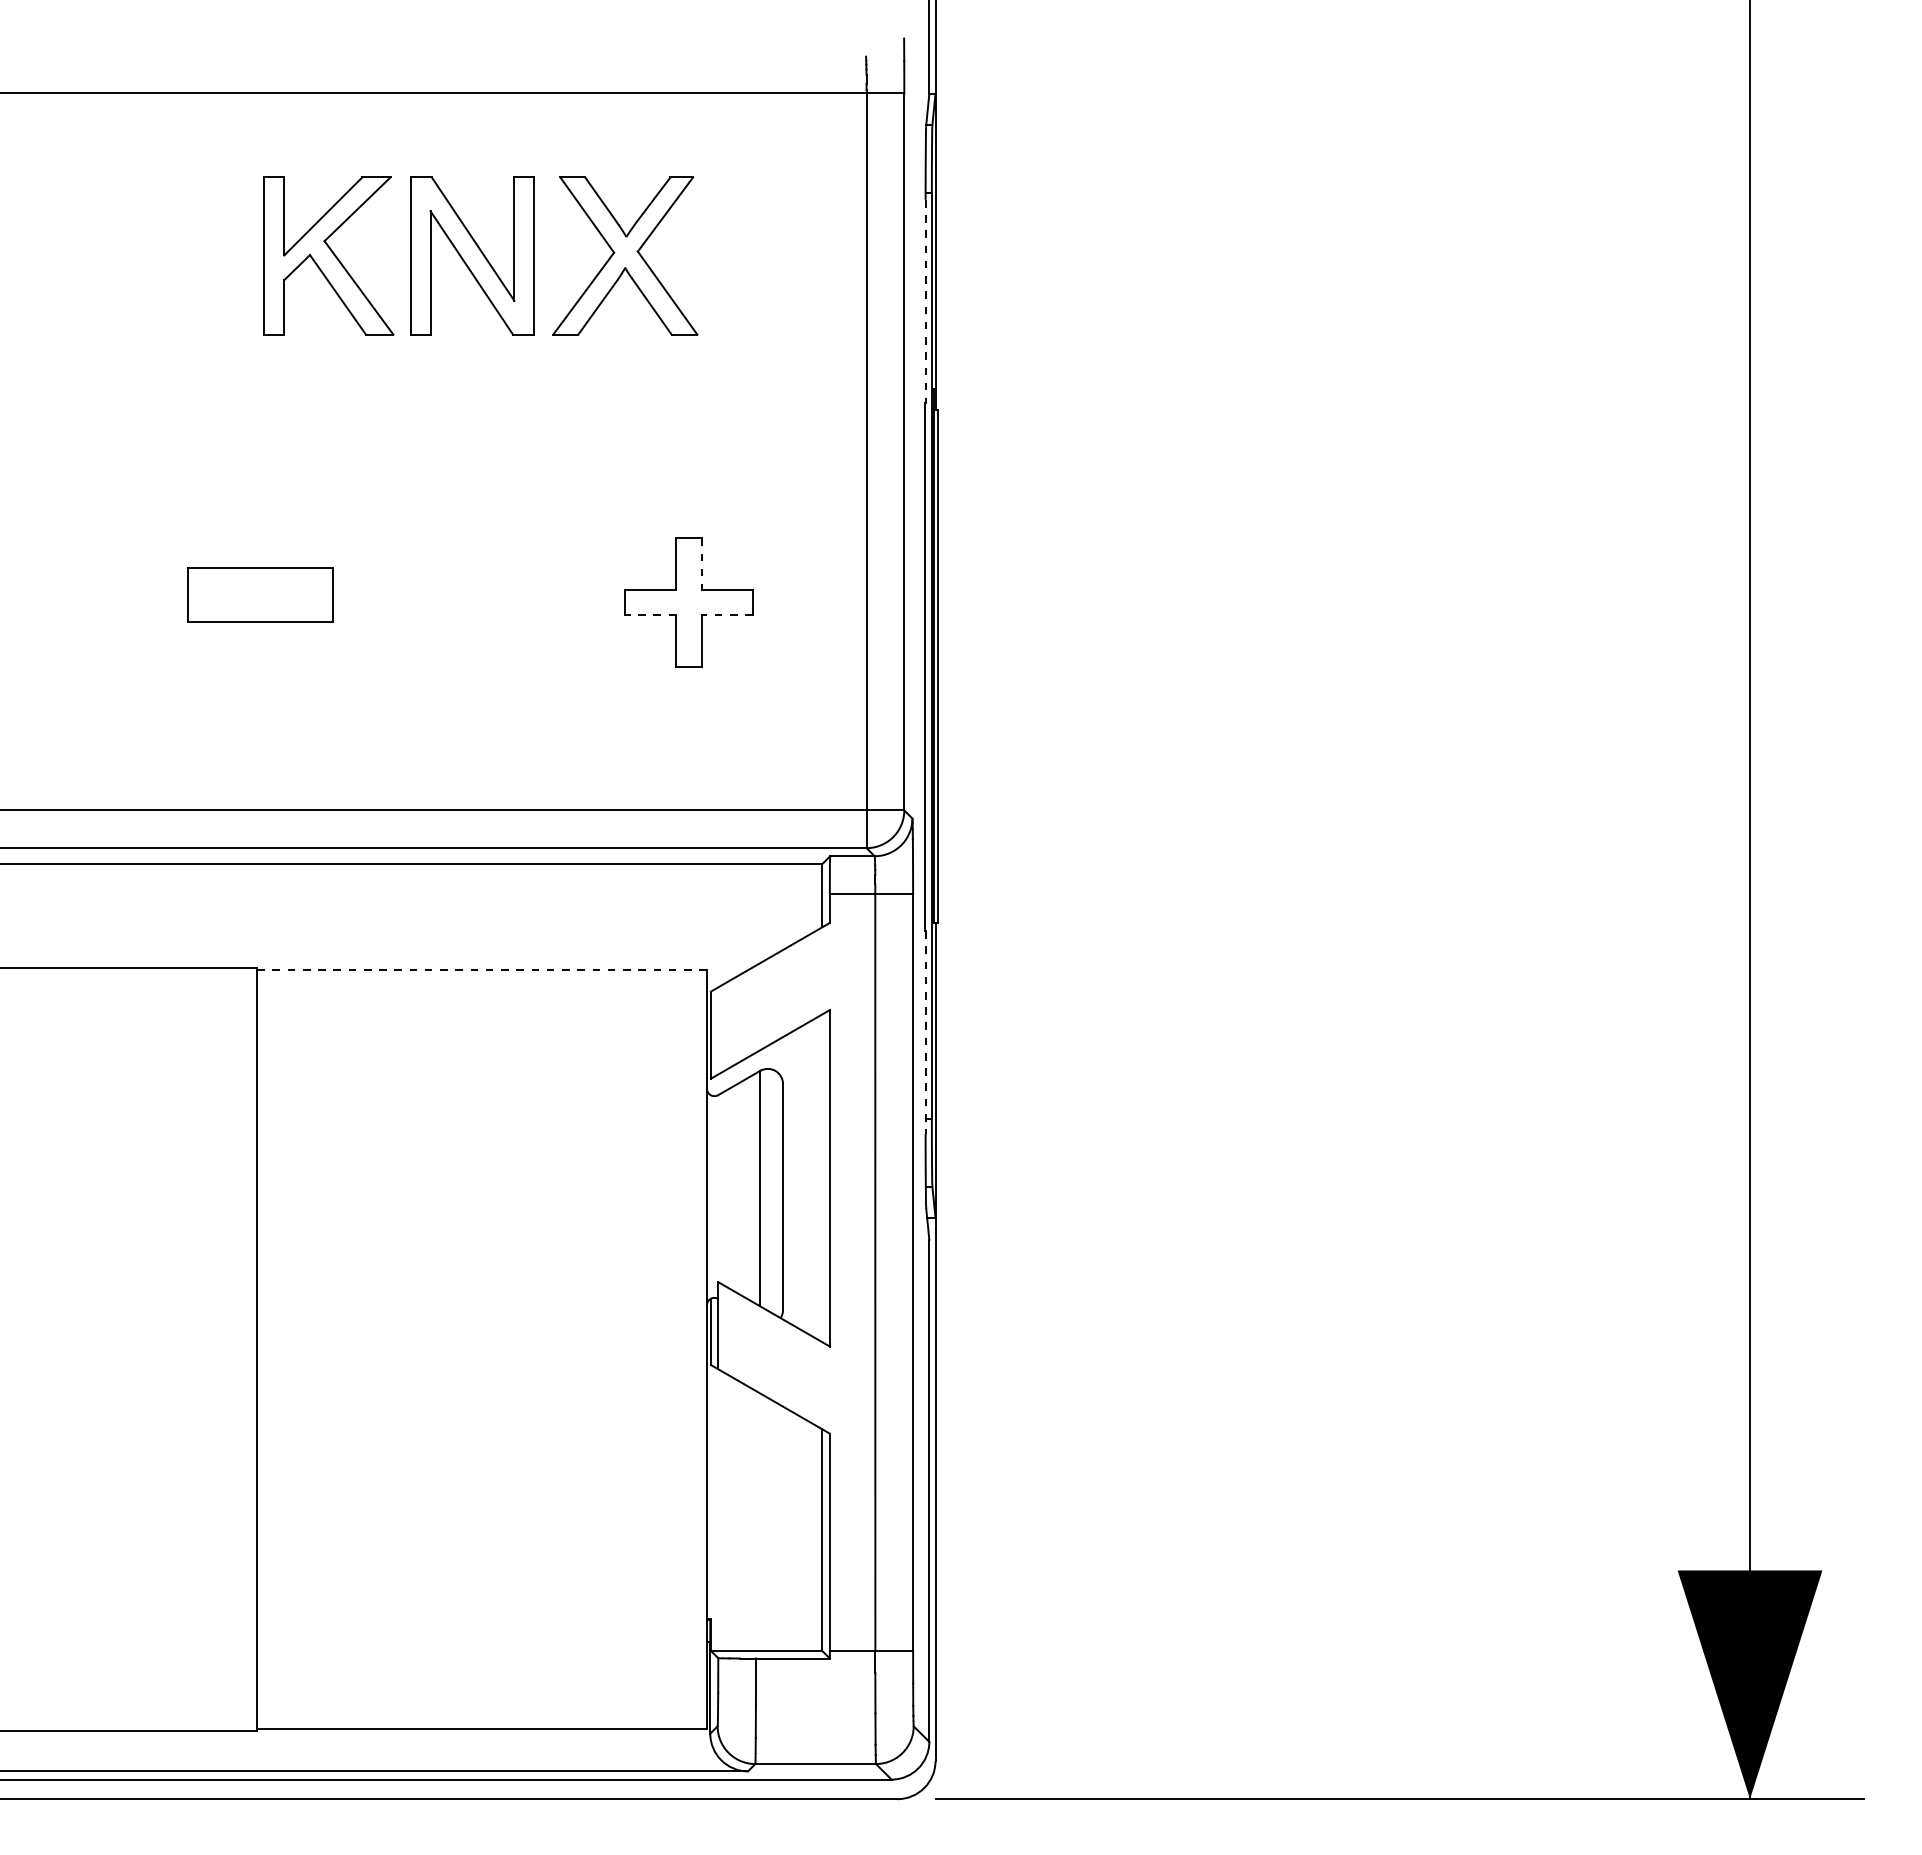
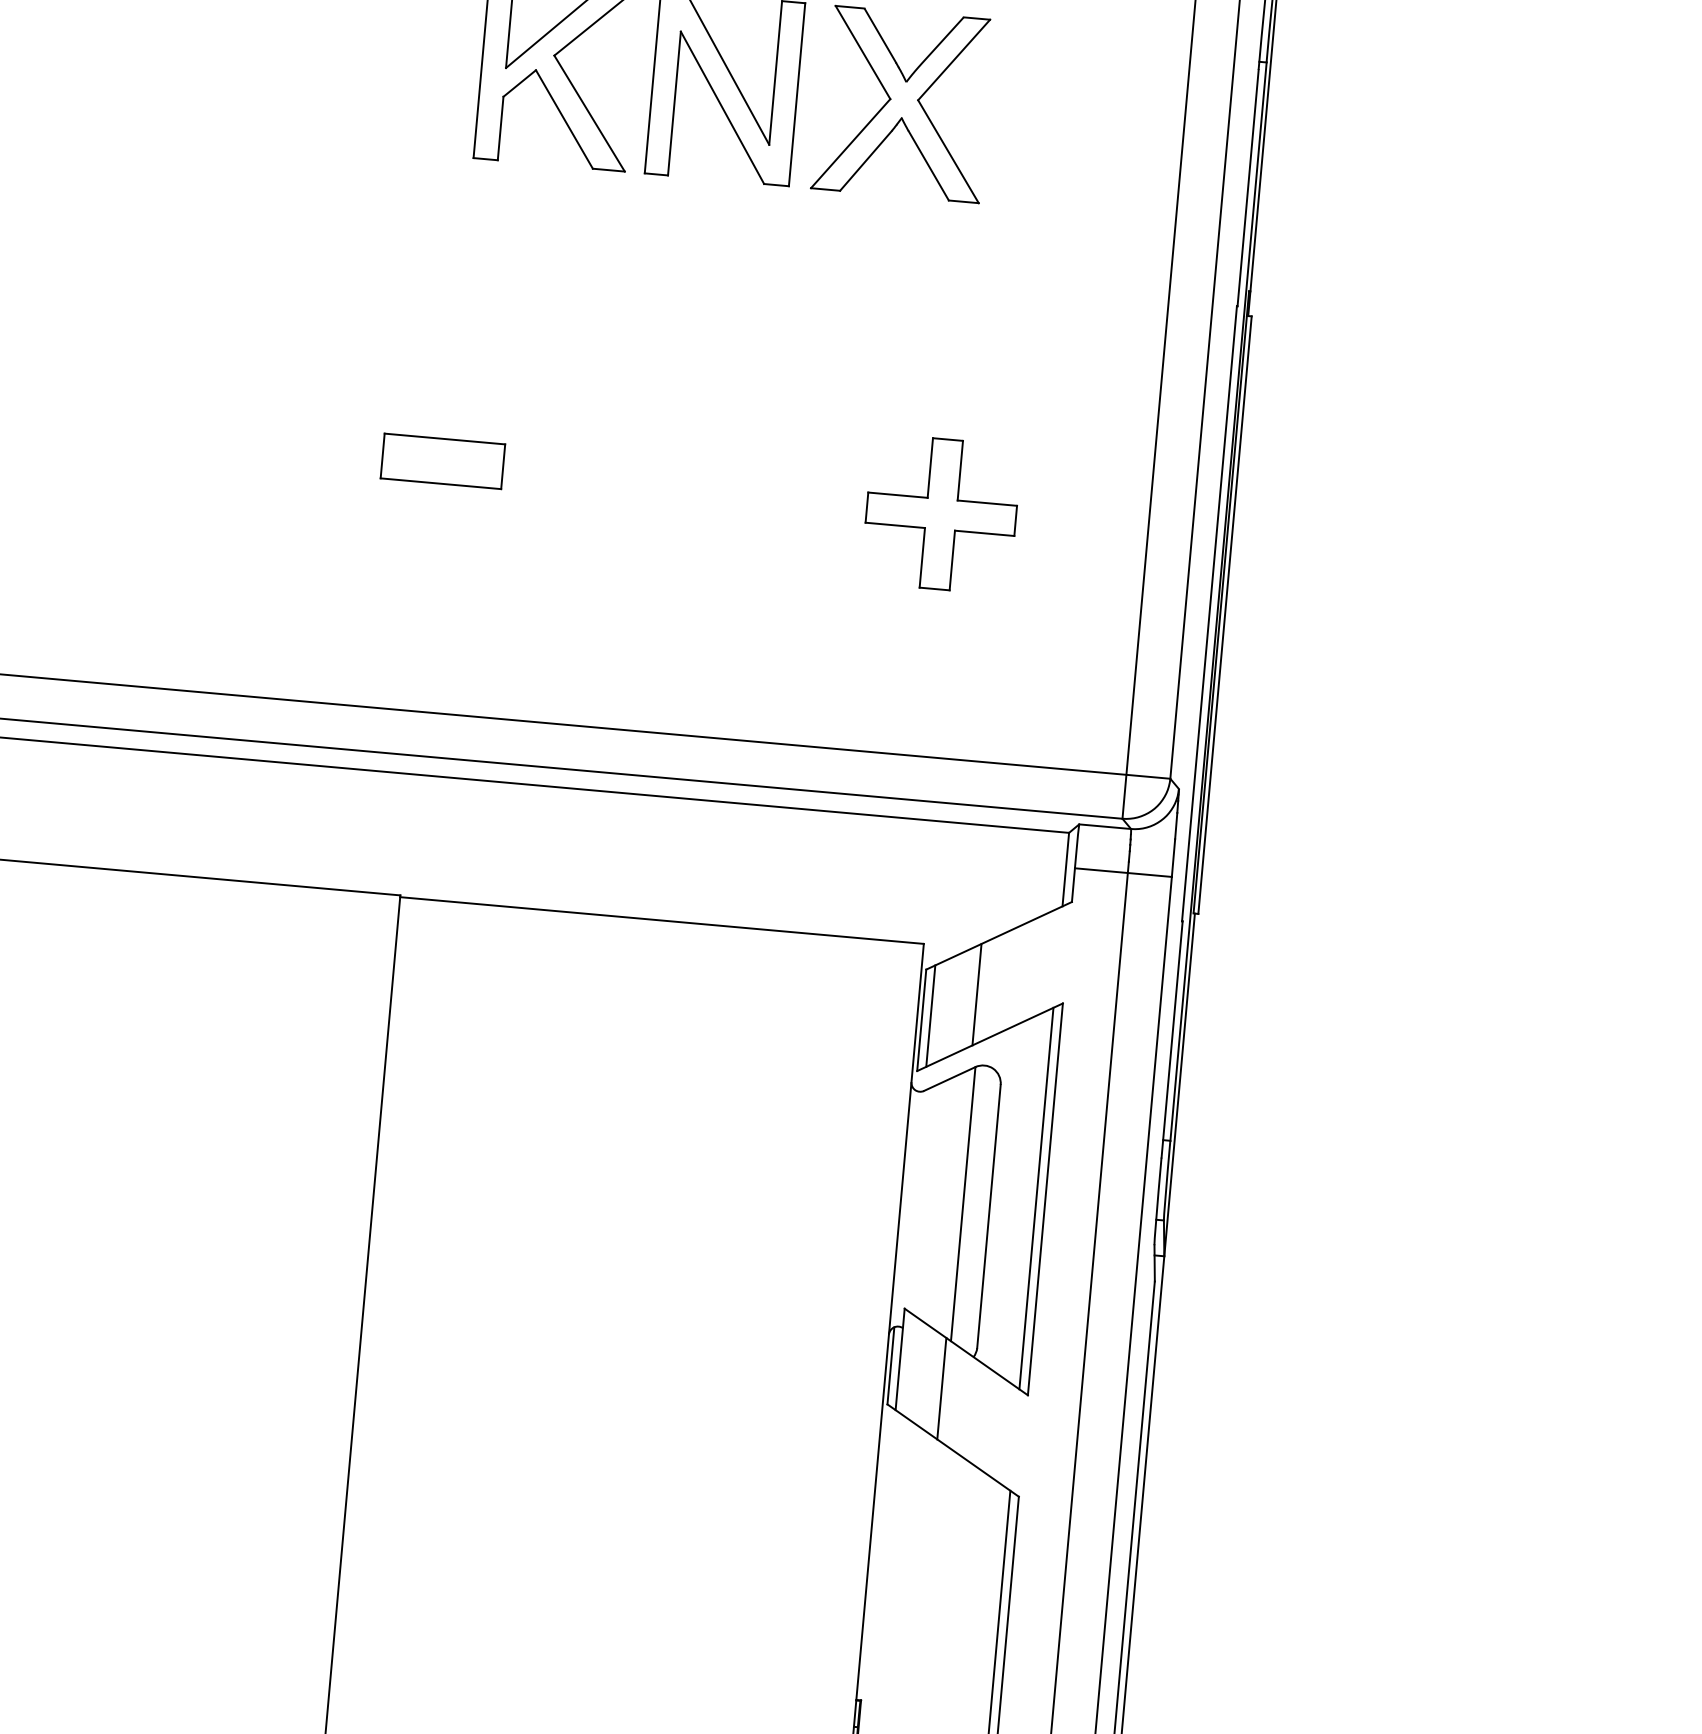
line: (925, 301) -> (1247, 188), dashed -> solid
line: (701, 563) -> (959, 470), dashed -> solid
part: (260, 595) -> (442, 461), size x0.71
line: (650, 615) -> (895, 525), dashed -> solid
line: (726, 615) -> (983, 533), dashed -> solid
line: (482, 969) -> (662, 920), dashed -> solid
line: (756, 1008) -> (977, 994), added
line: (718, 1030) -> (931, 1015), added
line: (925, 1032) -> (1171, 1039), dashed -> solid
line: (822, 1178) -> (1036, 1198), added
line: (756, 1347) -> (942, 1388), added

